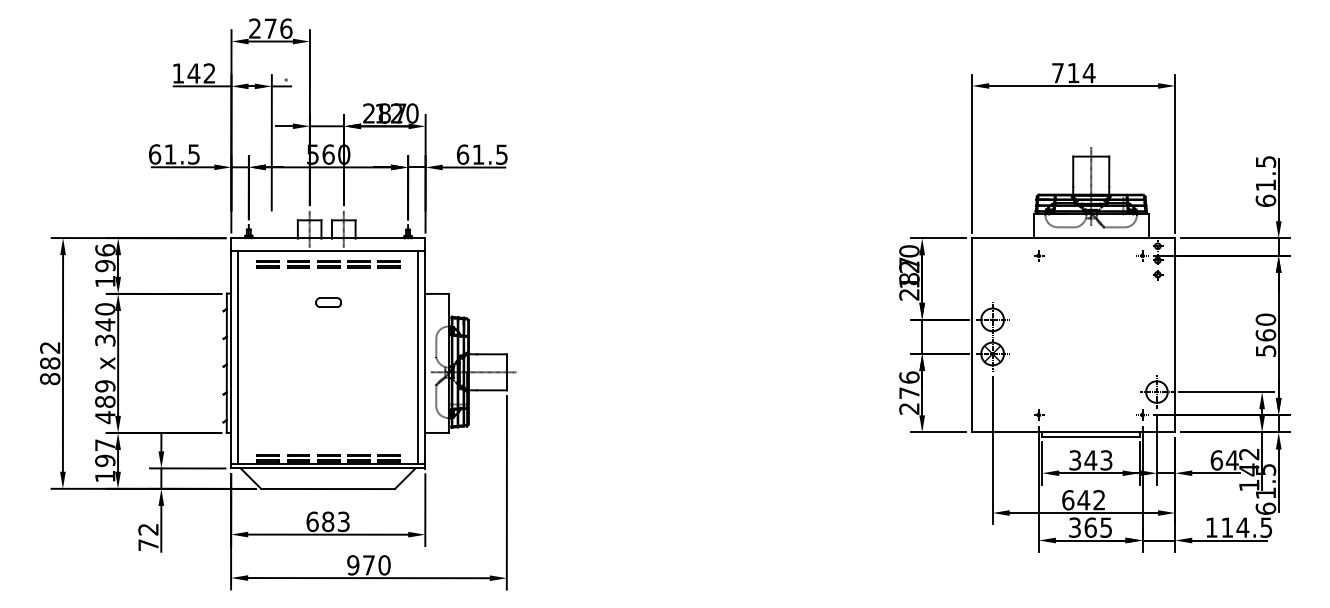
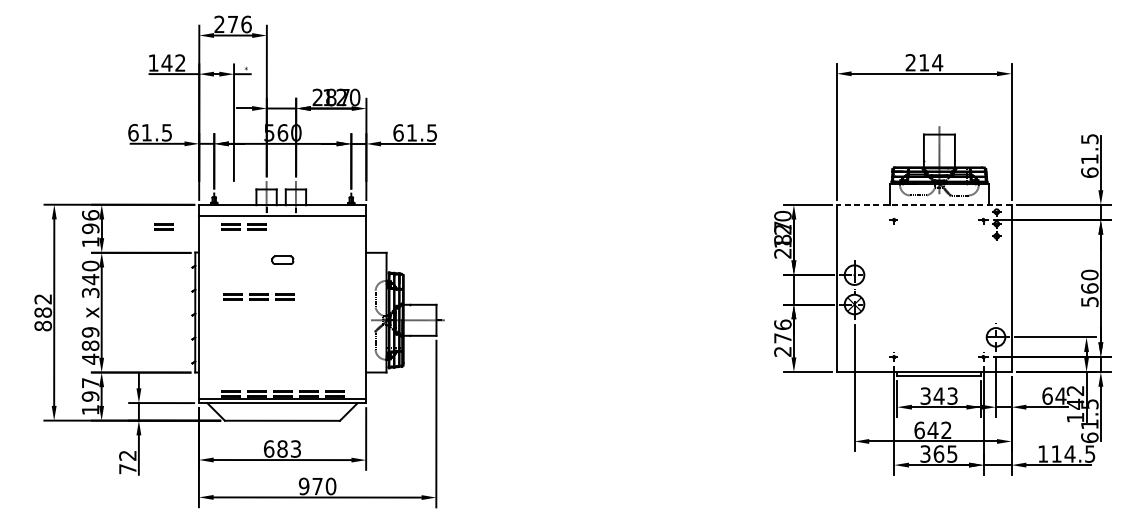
text: (1057, 72) -> (910, 62), 714 -> 214
line: (1073, 238) -> (924, 205), solid -> dashed
part: (189, 264) -> (163, 227), added
part: (358, 264) -> (258, 297), moved
line: (238, 357) -> (205, 307), removed
line: (418, 357) -> (360, 307), removed

